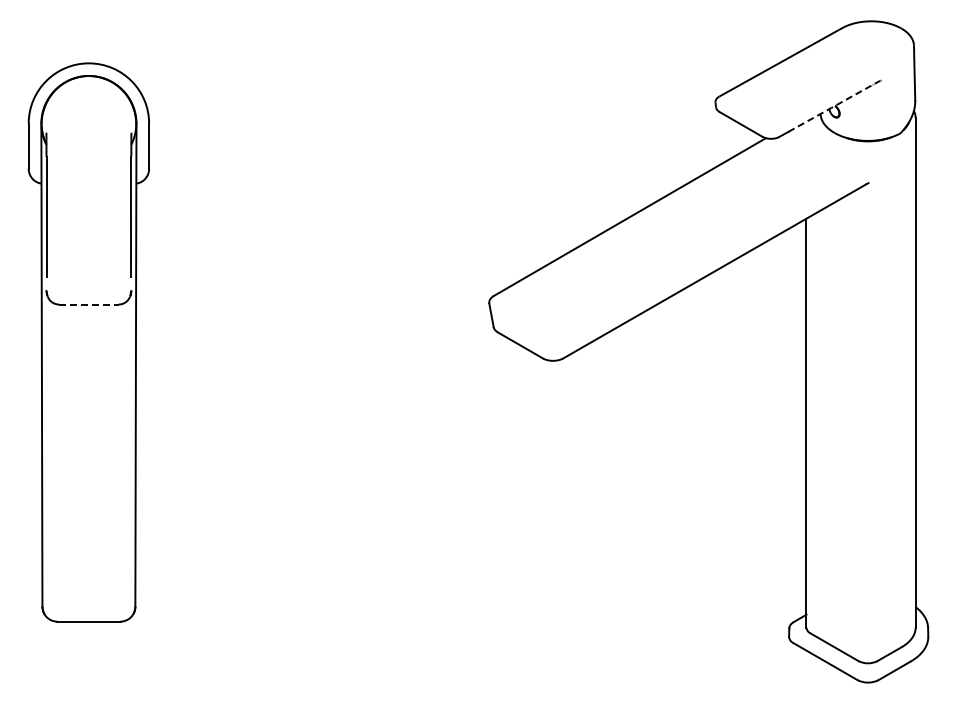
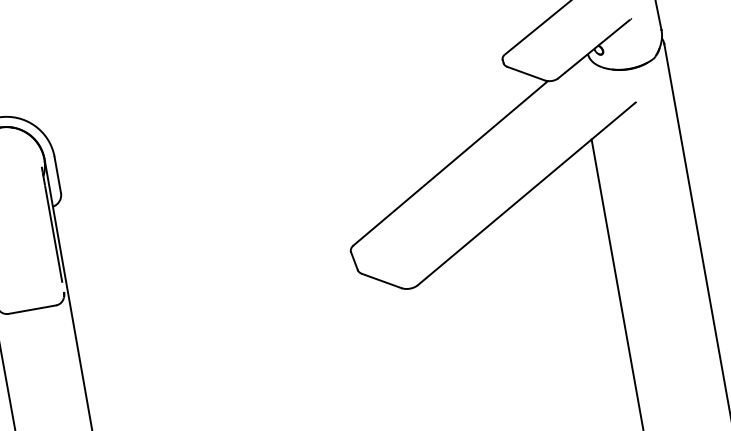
line: (831, 107) -> (595, 47), dashed -> solid
line: (88, 304) -> (31, 309), dashed -> solid

